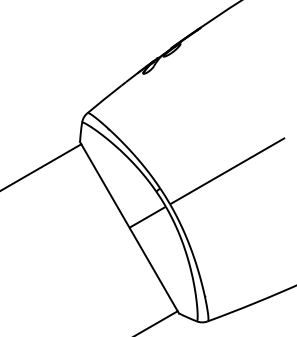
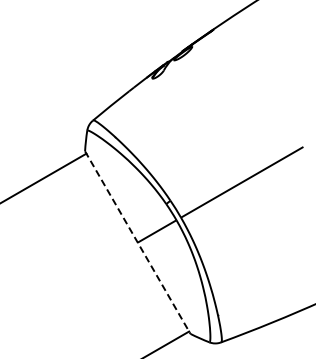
line: (130, 228) -> (138, 243), solid -> dashed

